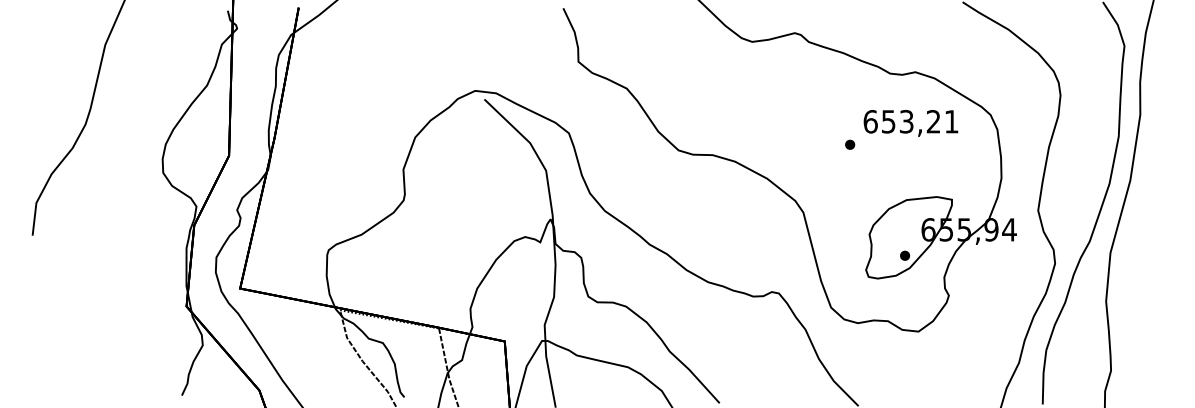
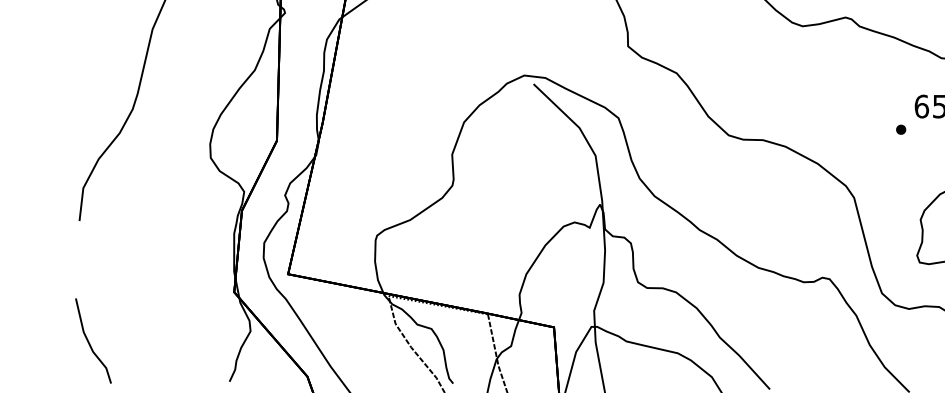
line: (42, 355) -> (89, 341), added

